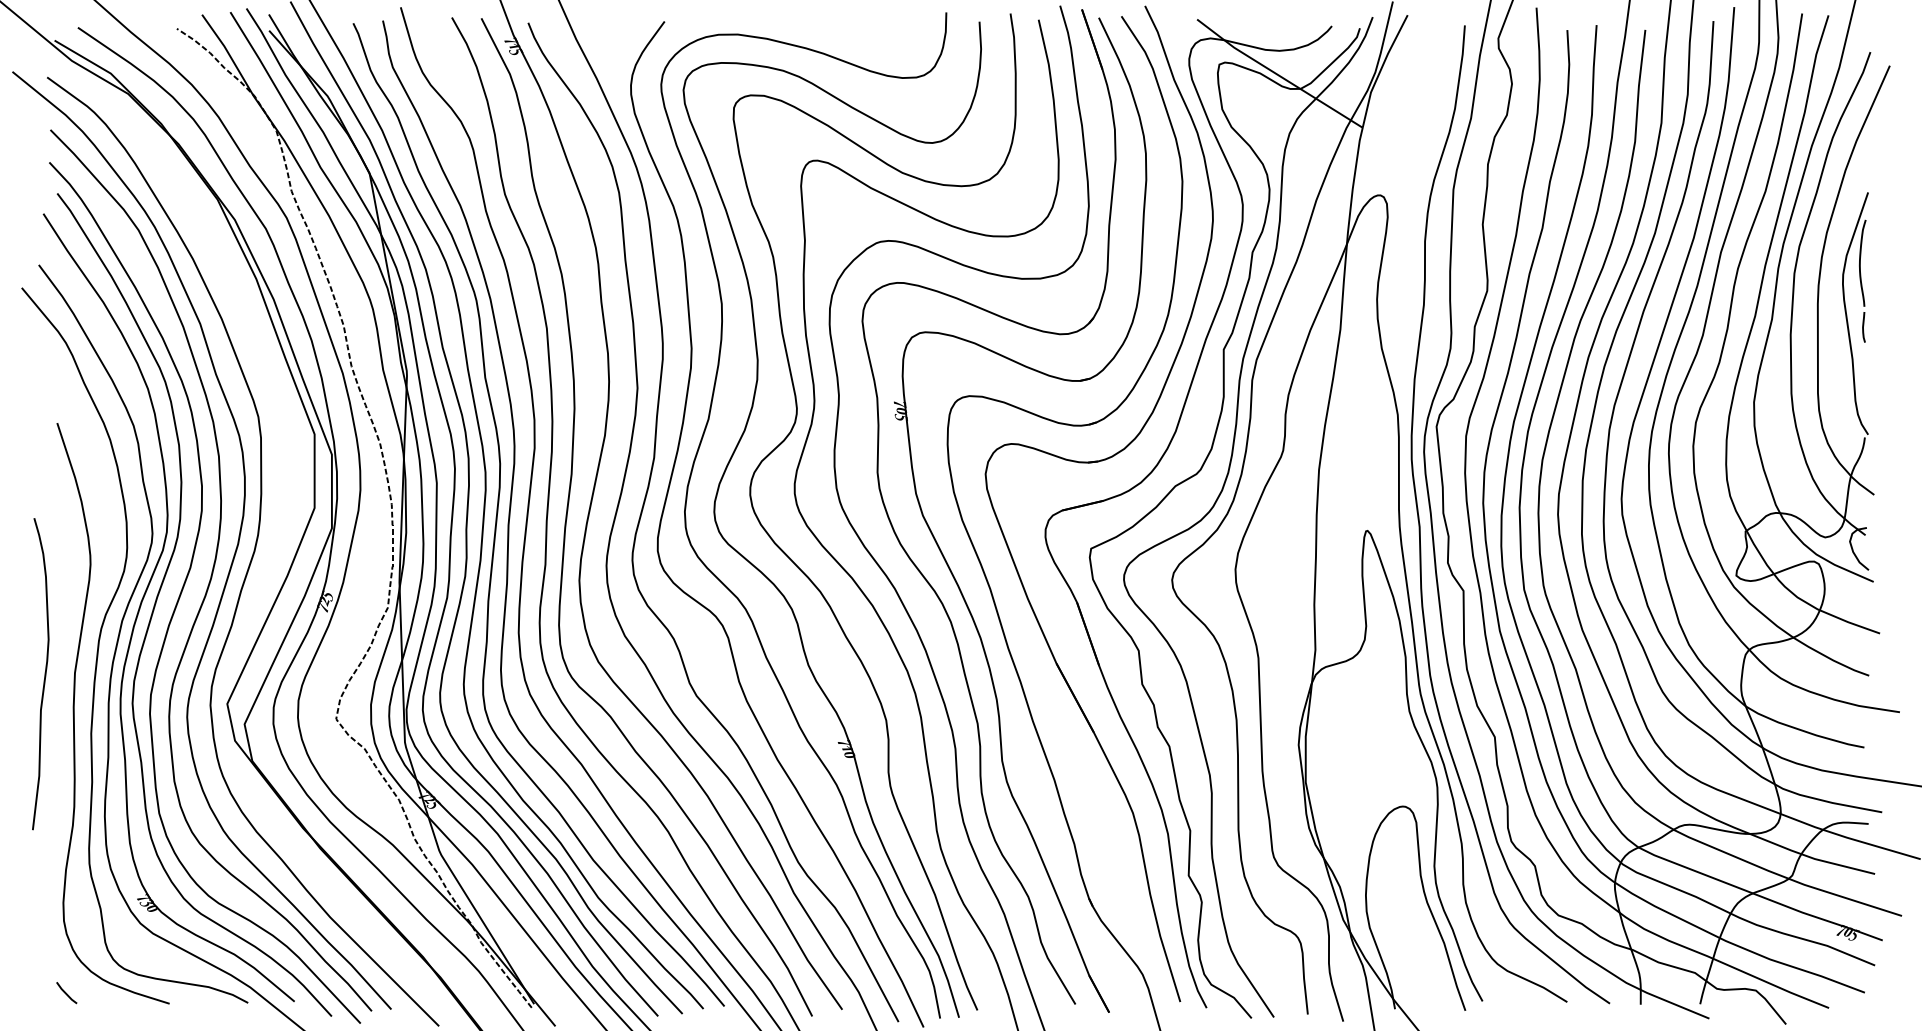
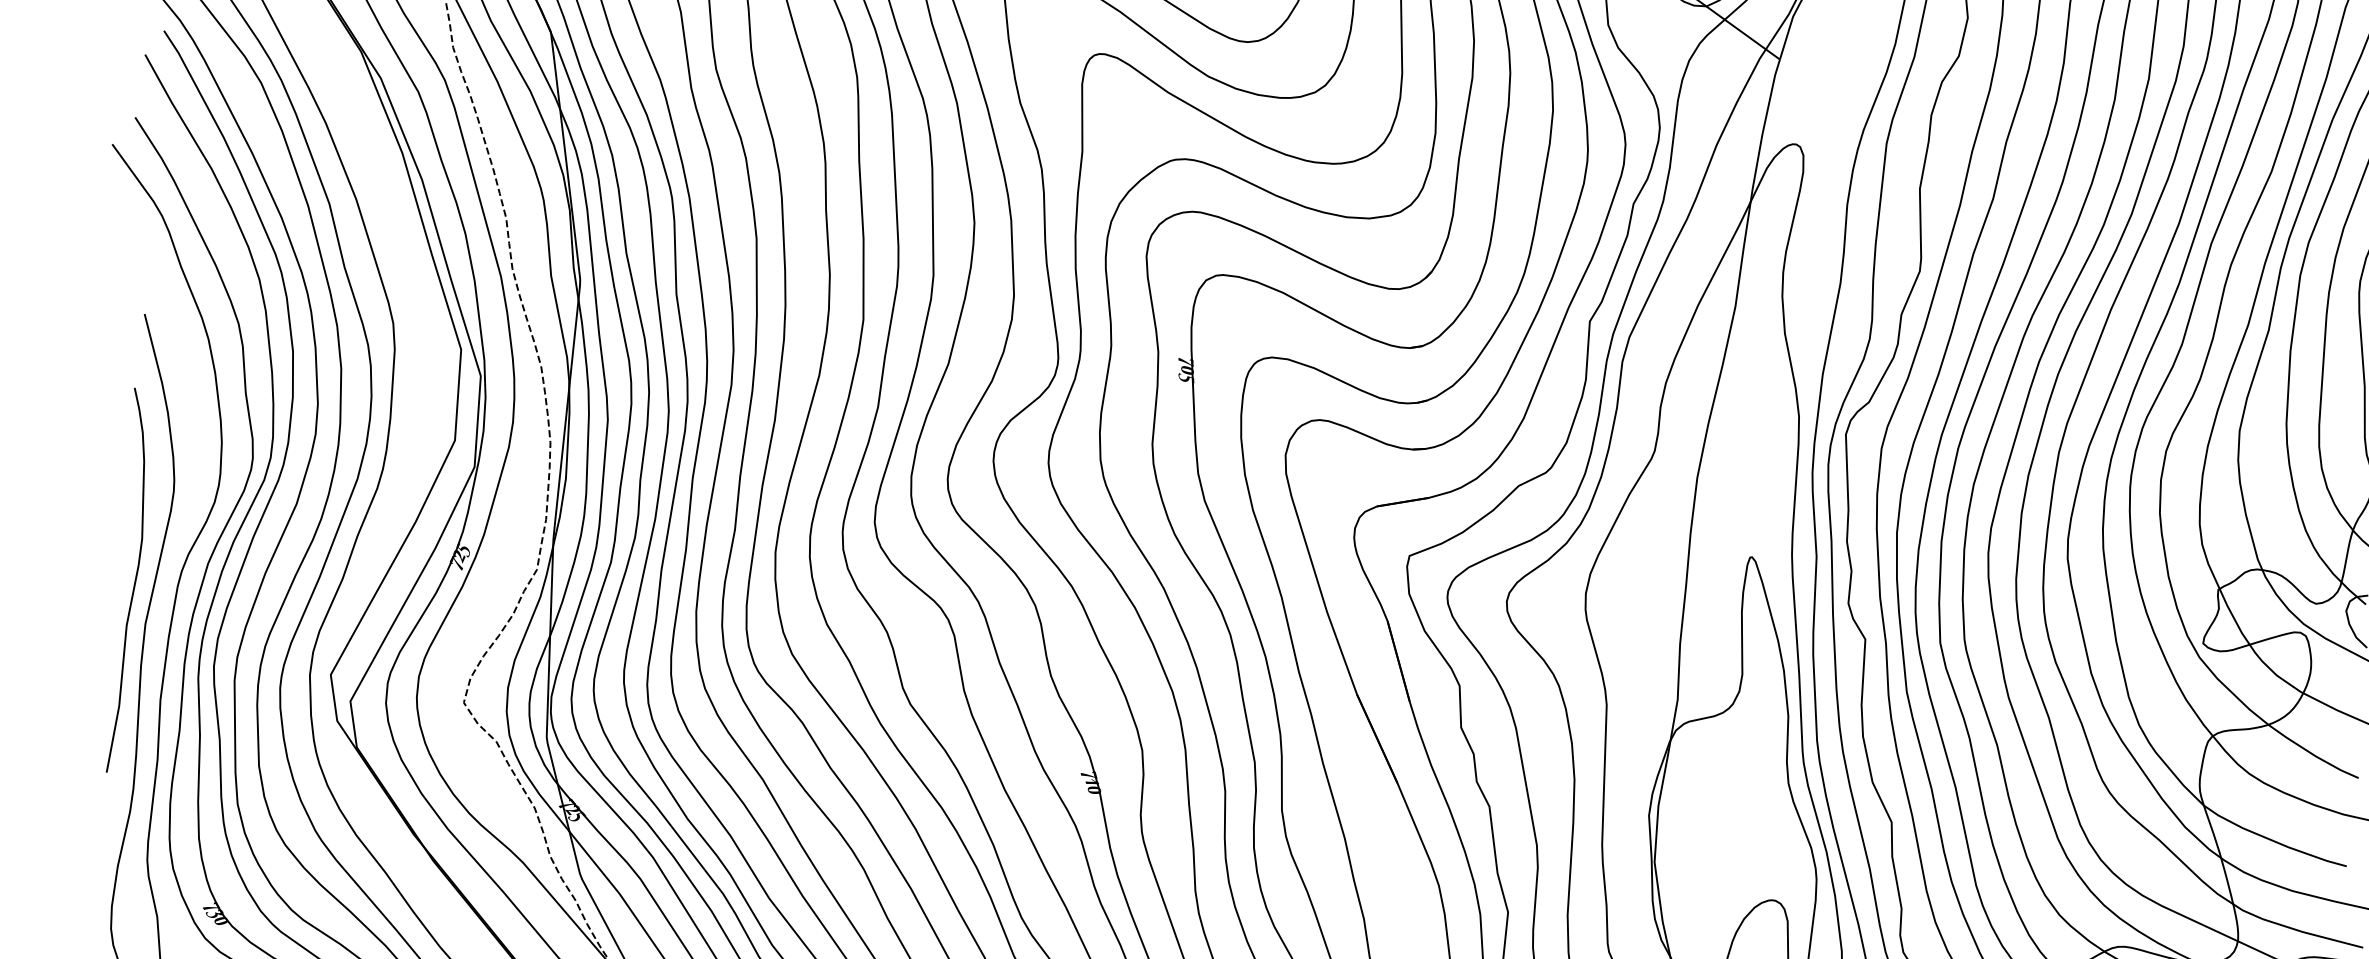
curve: (44, 674) -> (134, 581), moved

